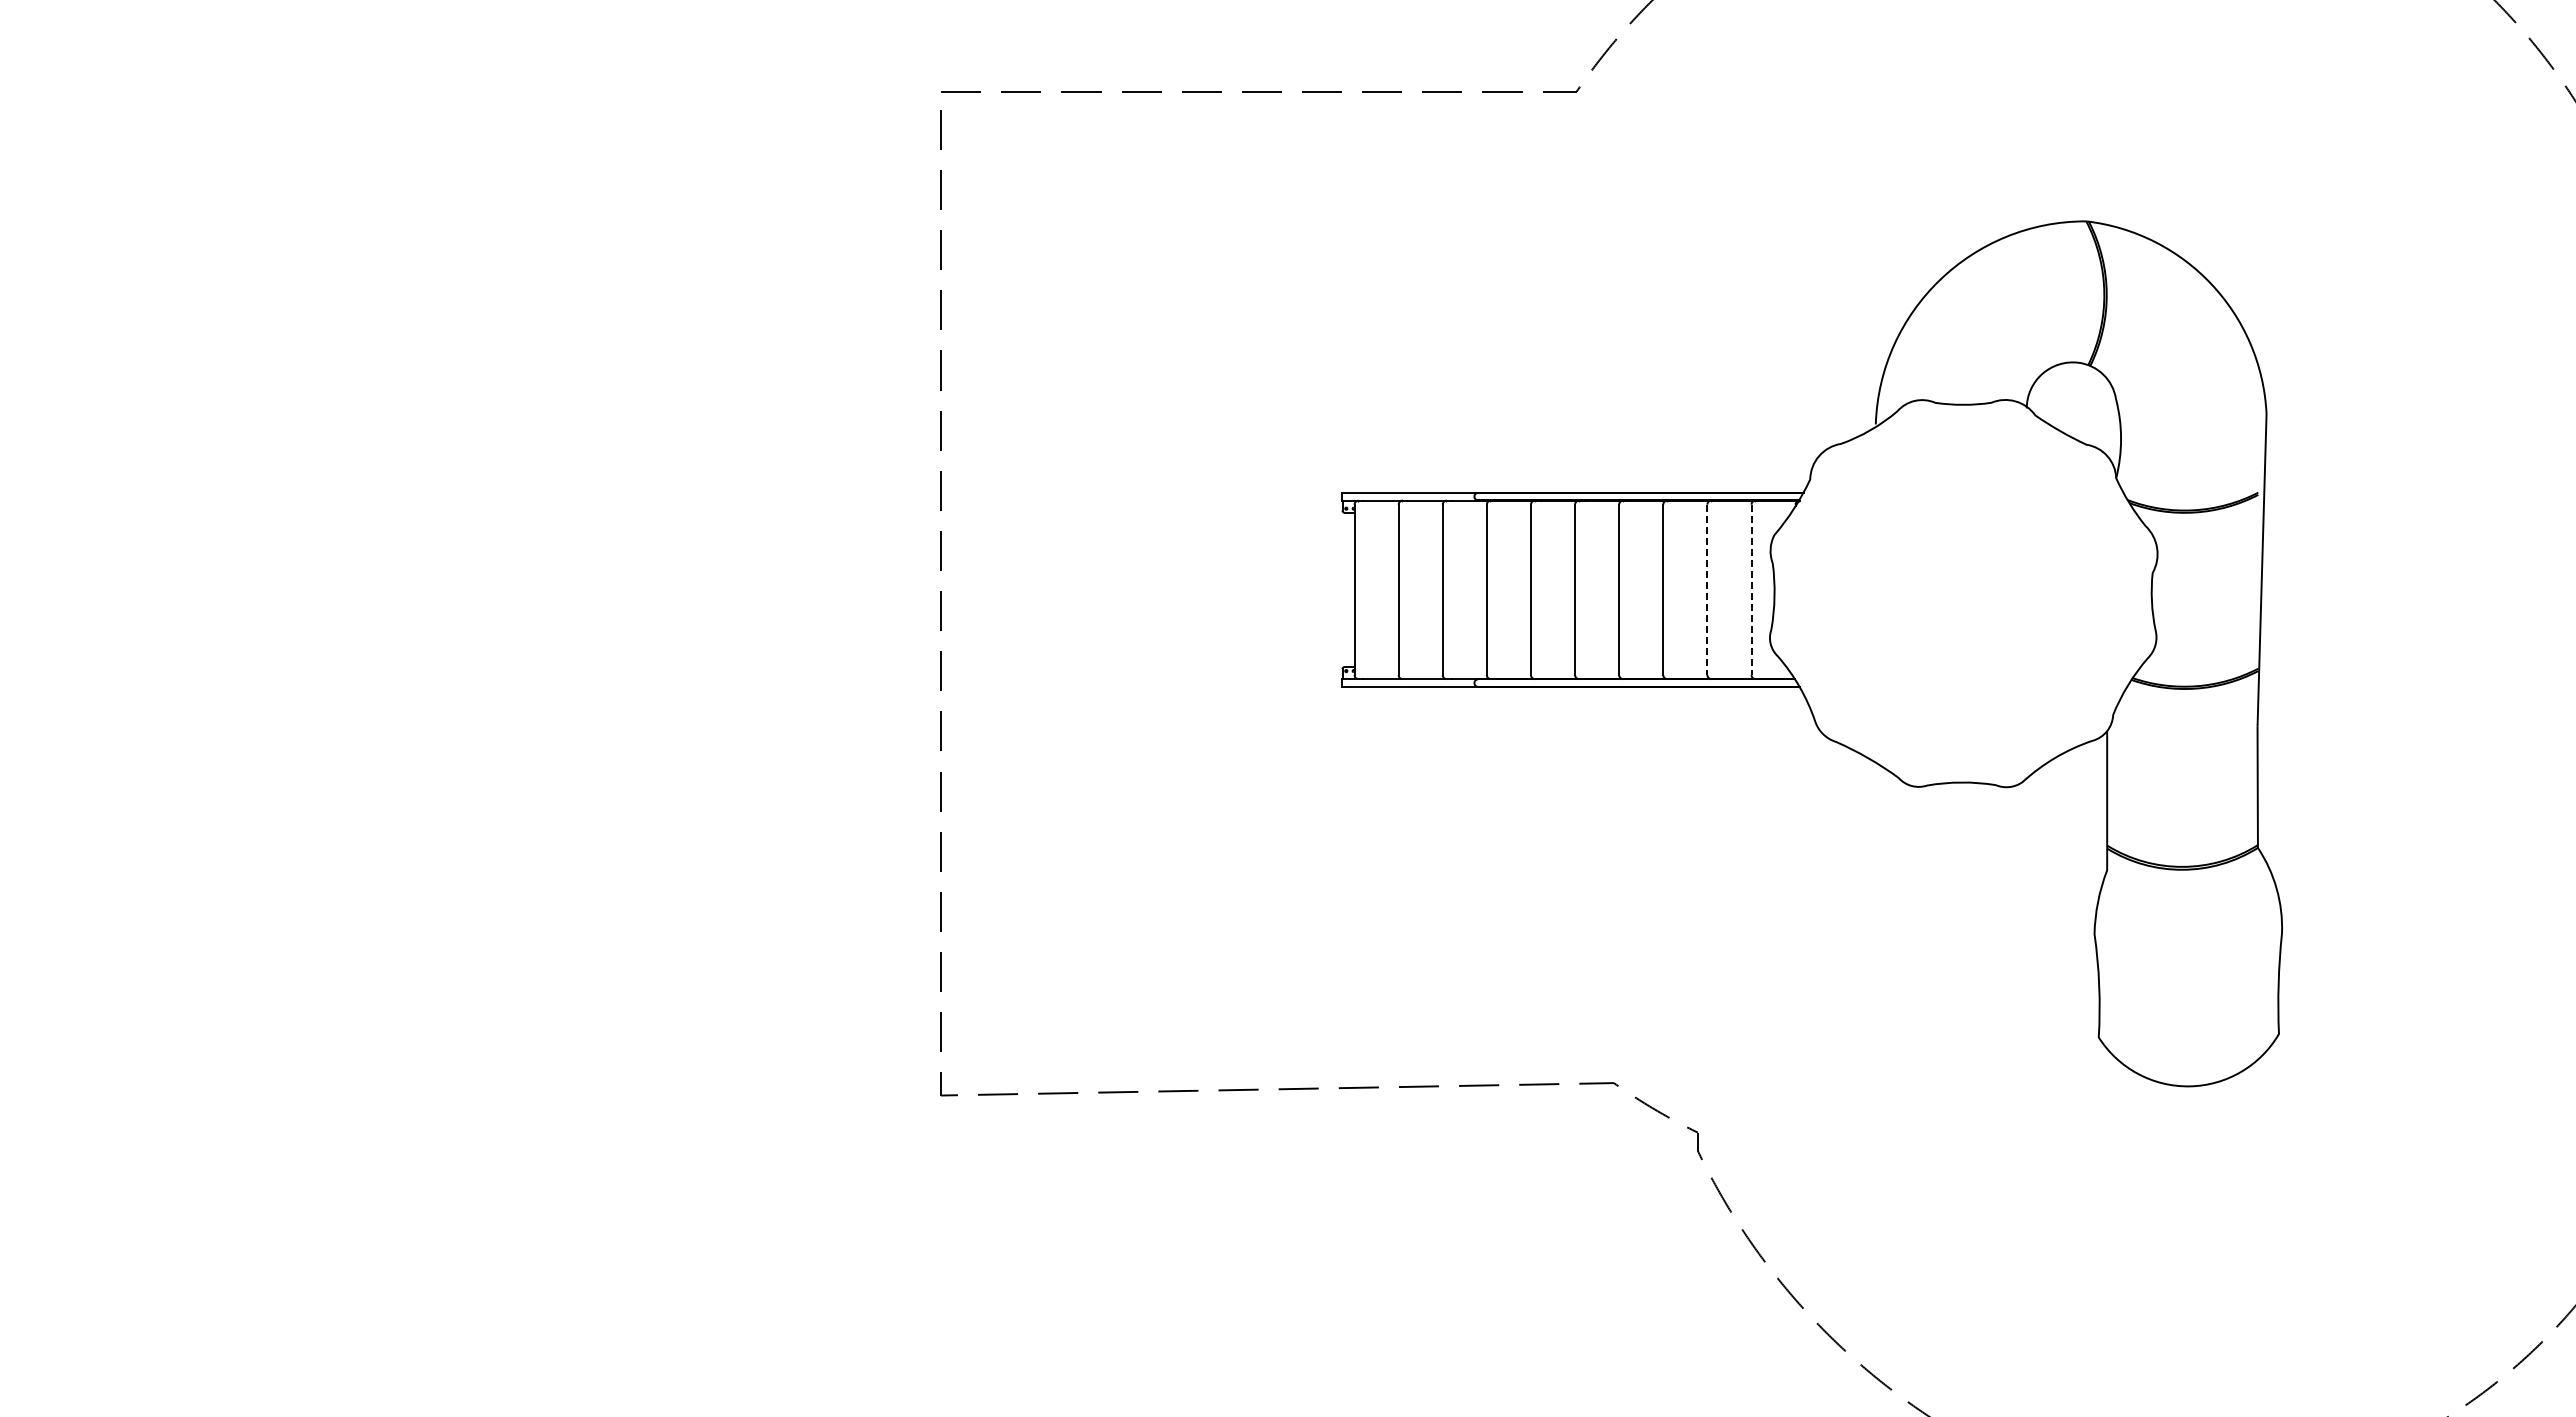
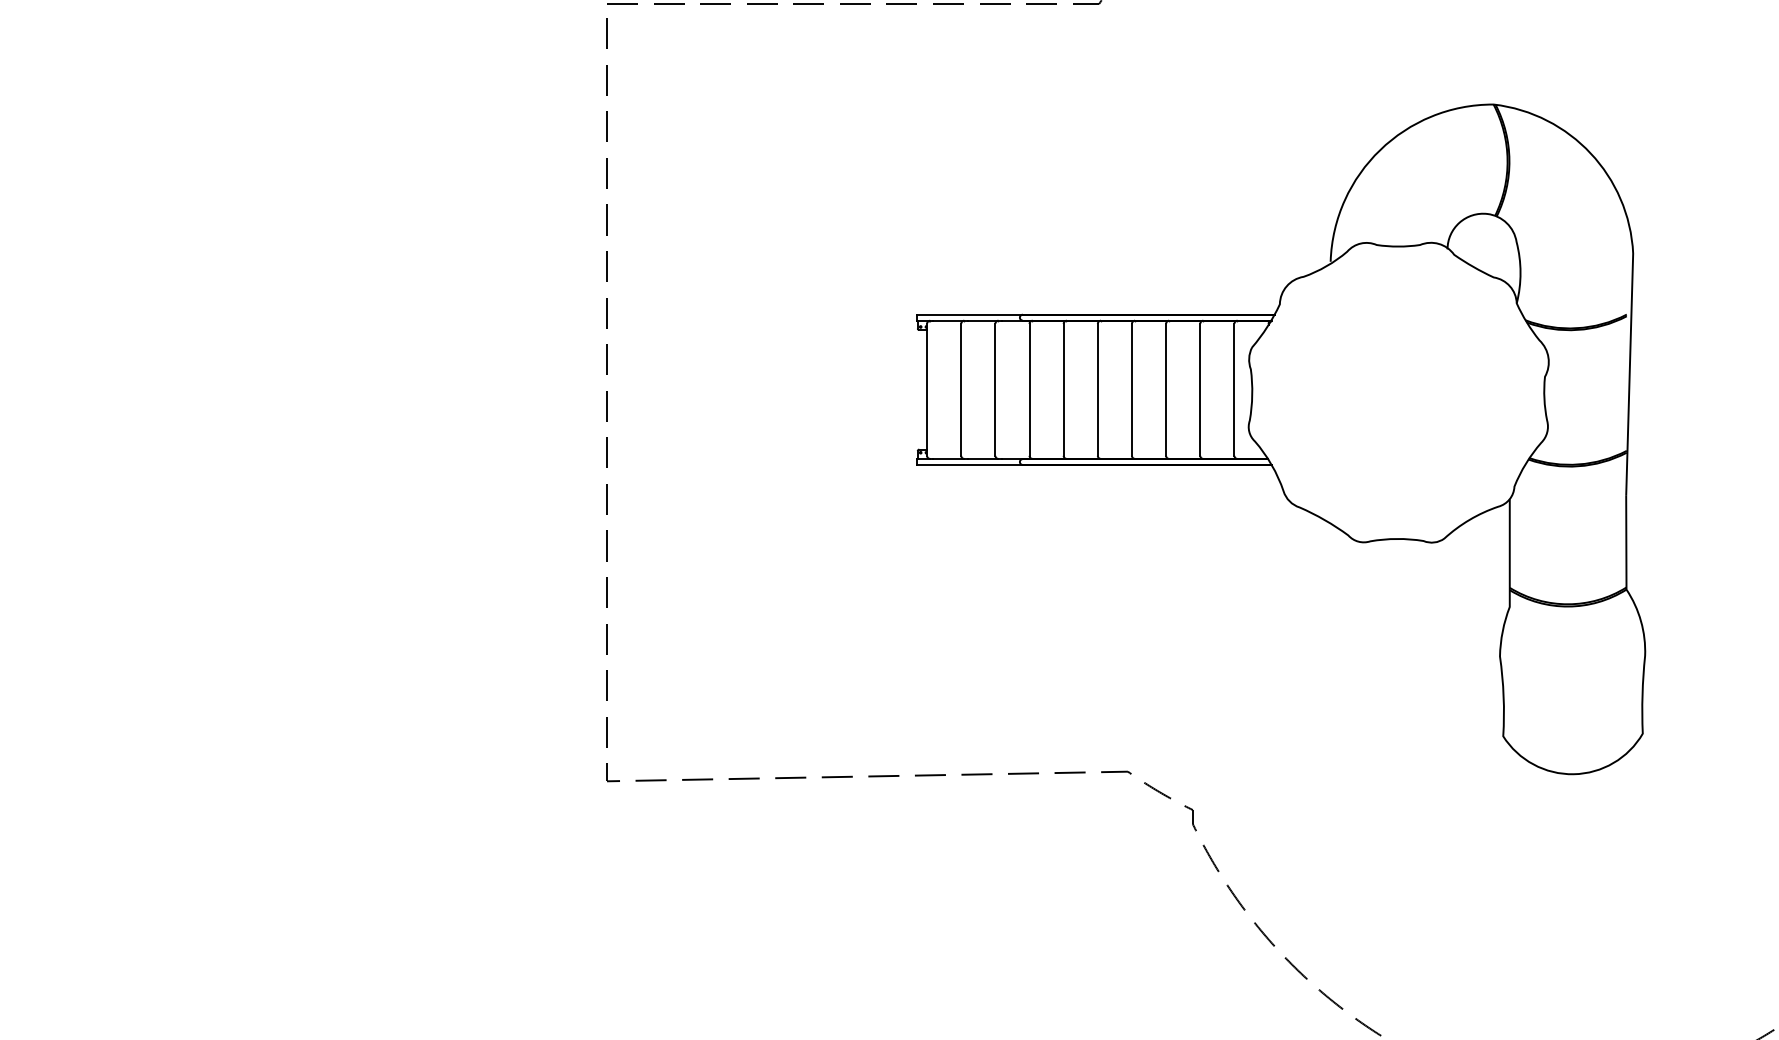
line: (1707, 590) -> (1200, 390), dashed -> solid
line: (1751, 590) -> (1234, 390), dashed -> solid

